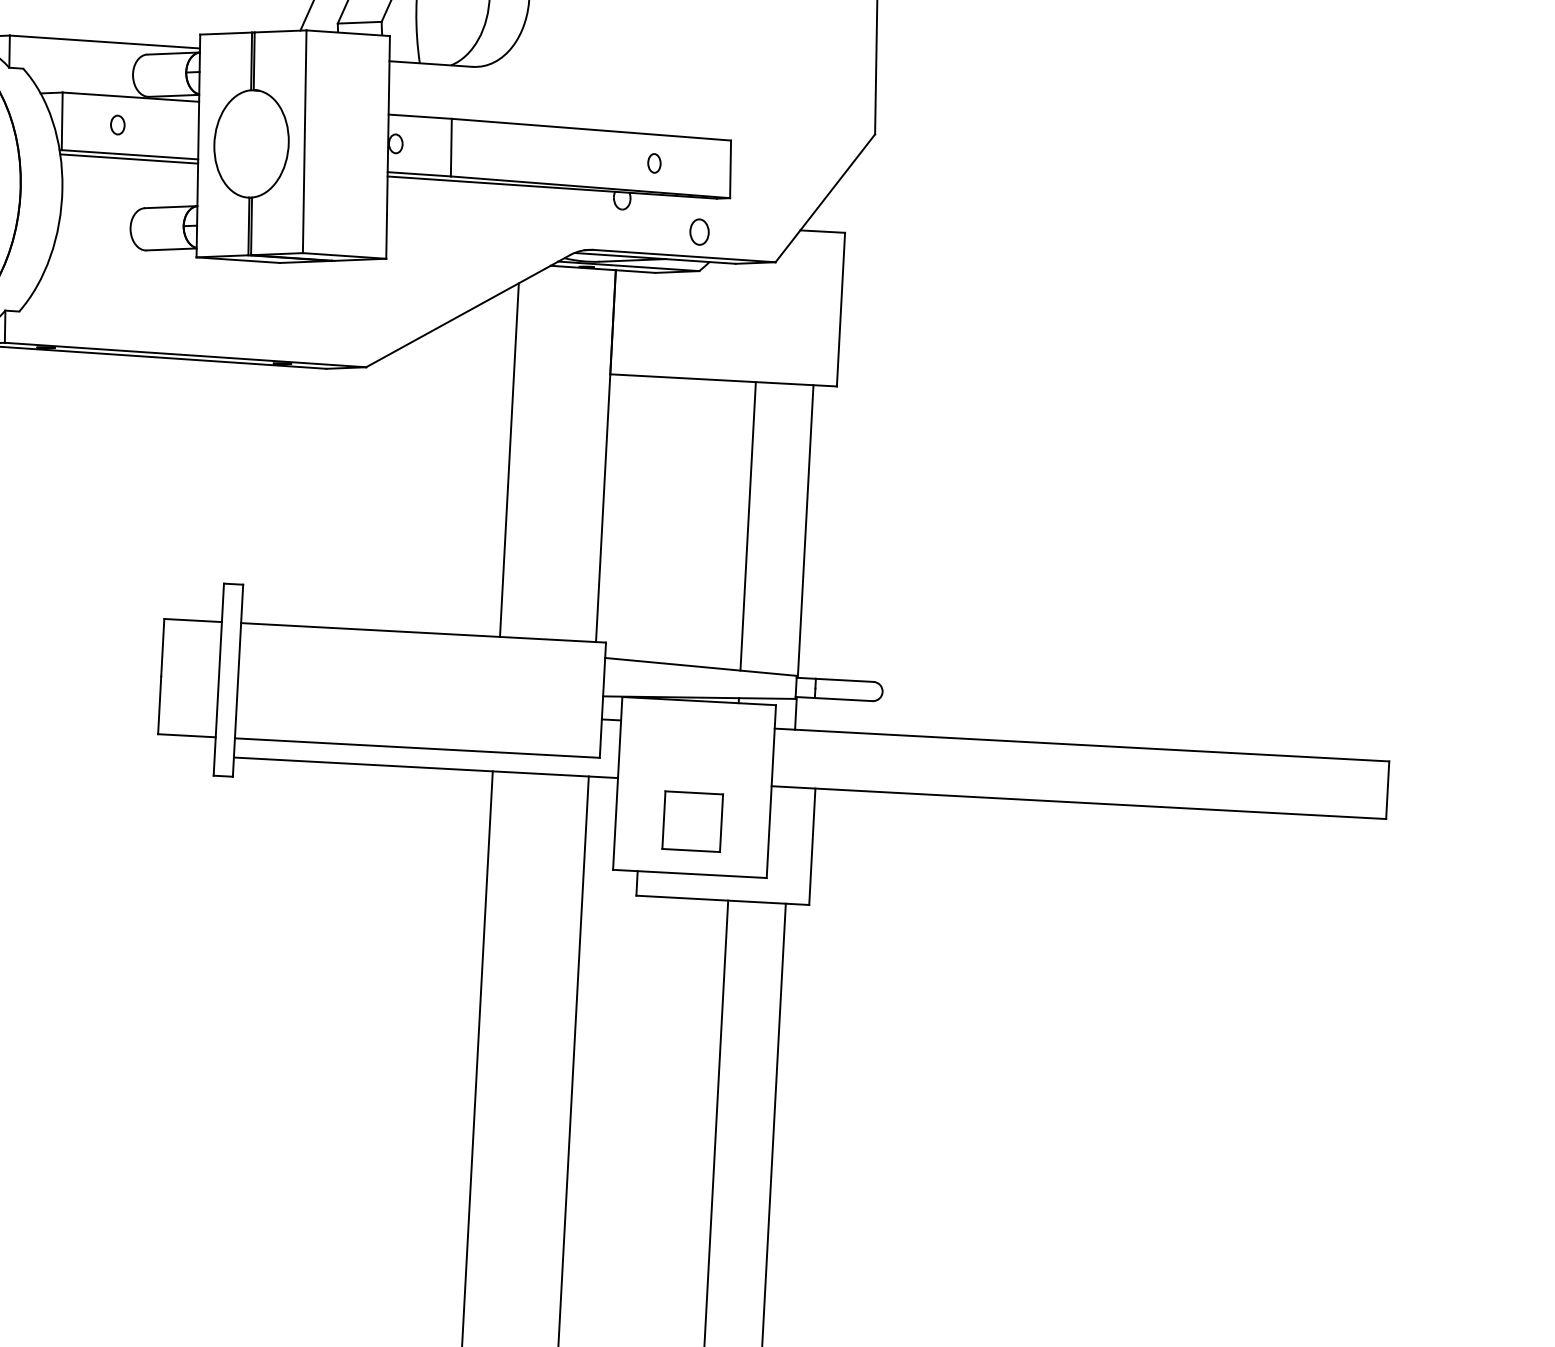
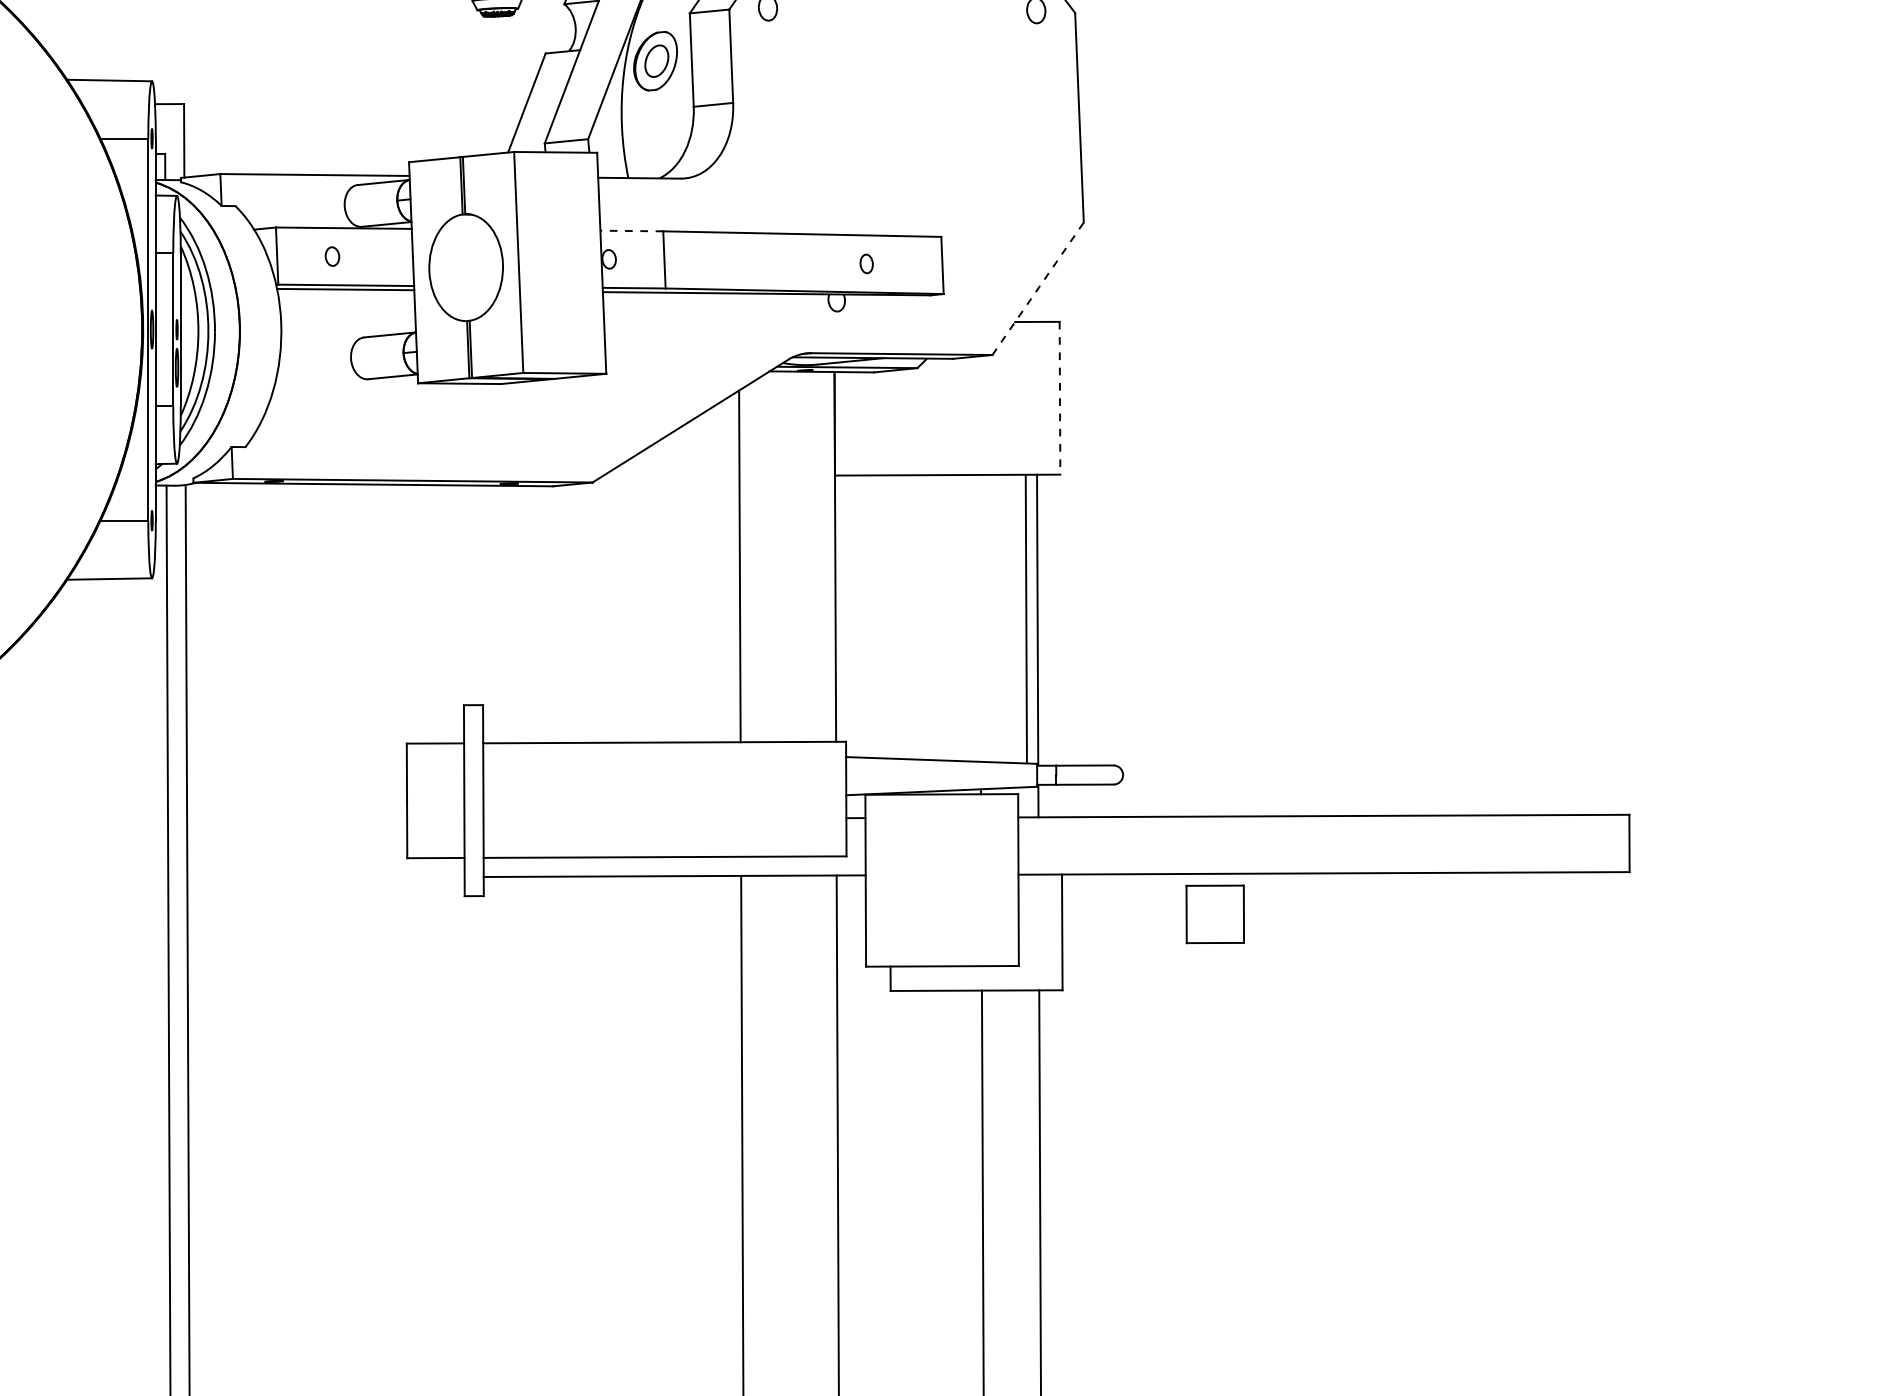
line: (419, 117) -> (631, 231), solid -> dashed
line: (825, 198) -> (1038, 288), solid -> dashed
part: (699, 232) -> (915, 329), removed
line: (841, 309) -> (1060, 398), solid -> dashed
line: (747, 525) -> (1025, 617), moved
part: (691, 821) -> (1214, 914), moved

